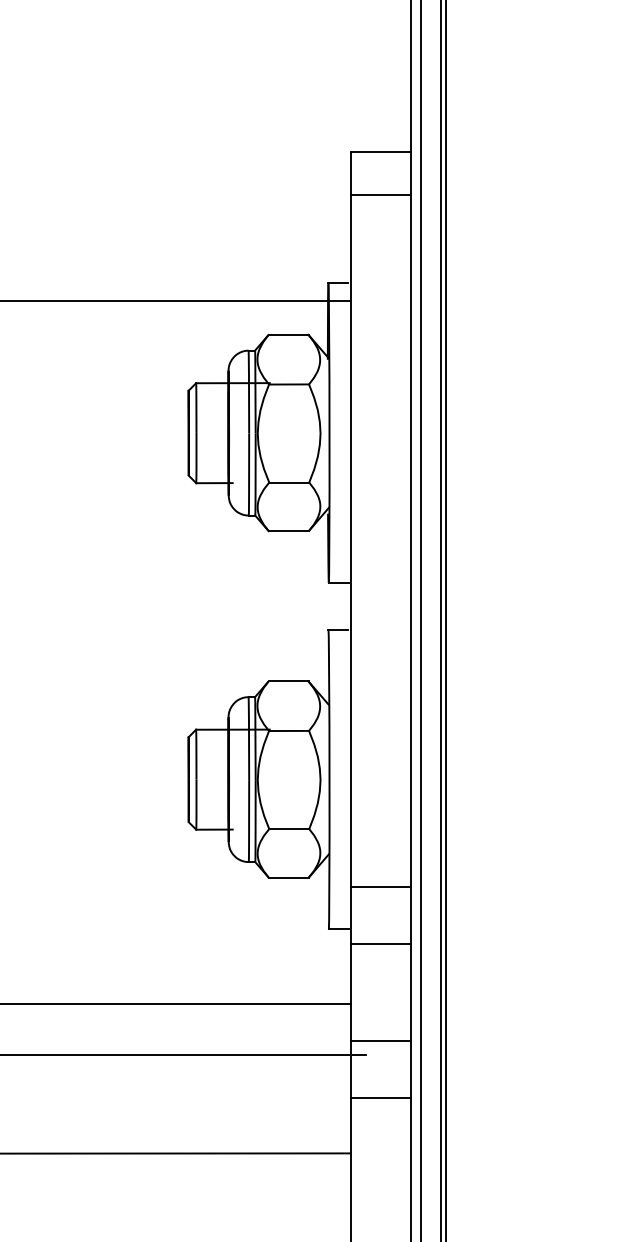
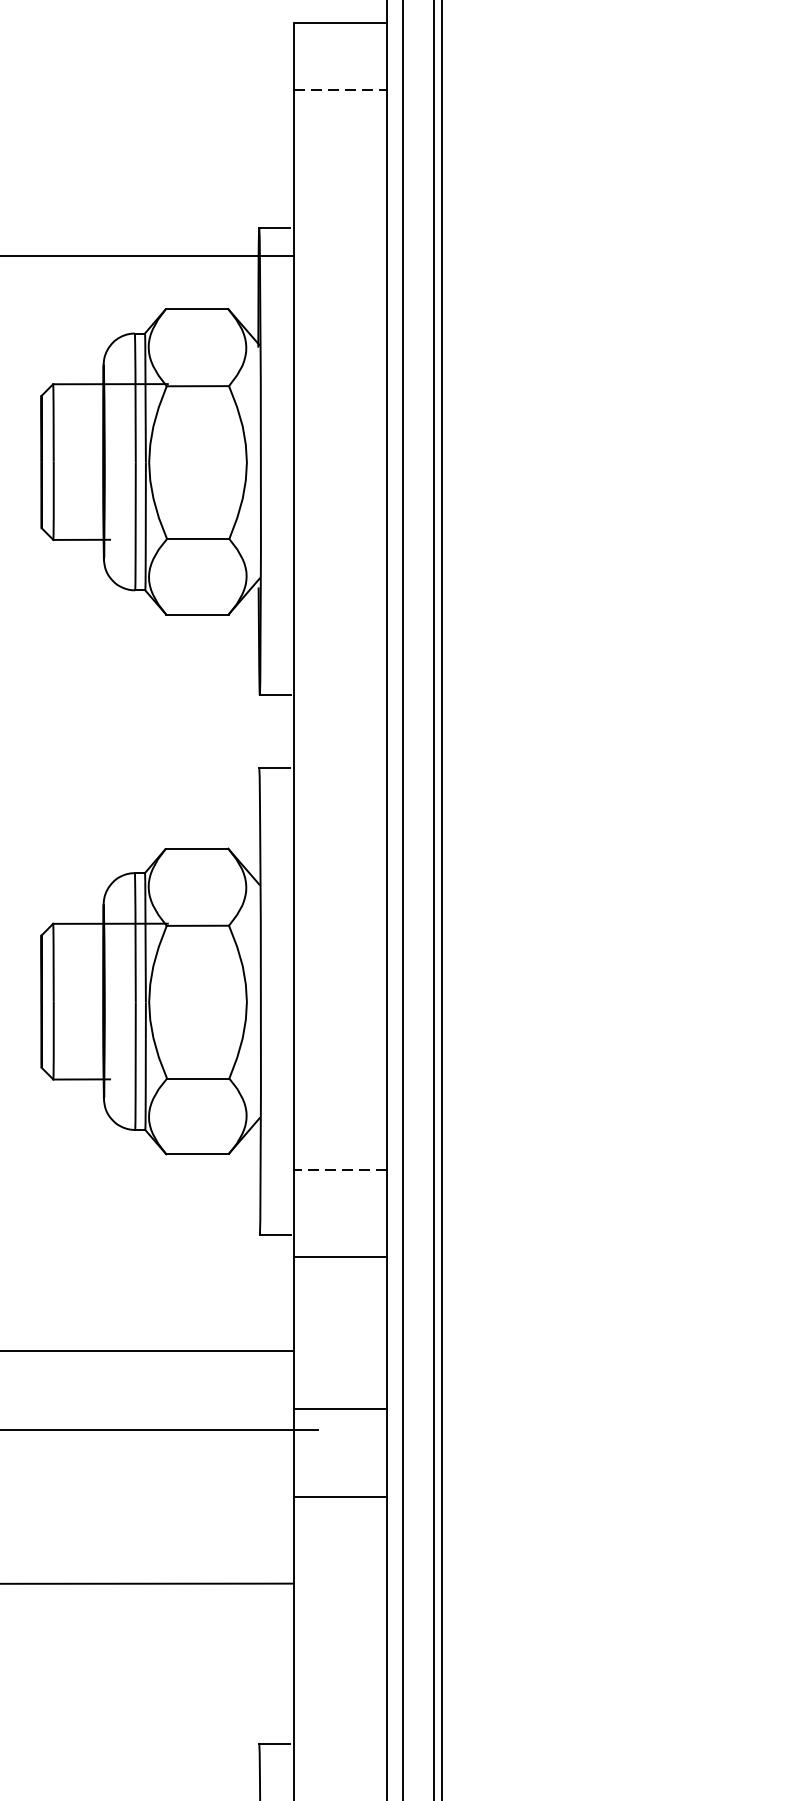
line: (380, 194) -> (340, 90), solid -> dashed
line: (380, 887) -> (340, 1169), solid -> dashed

